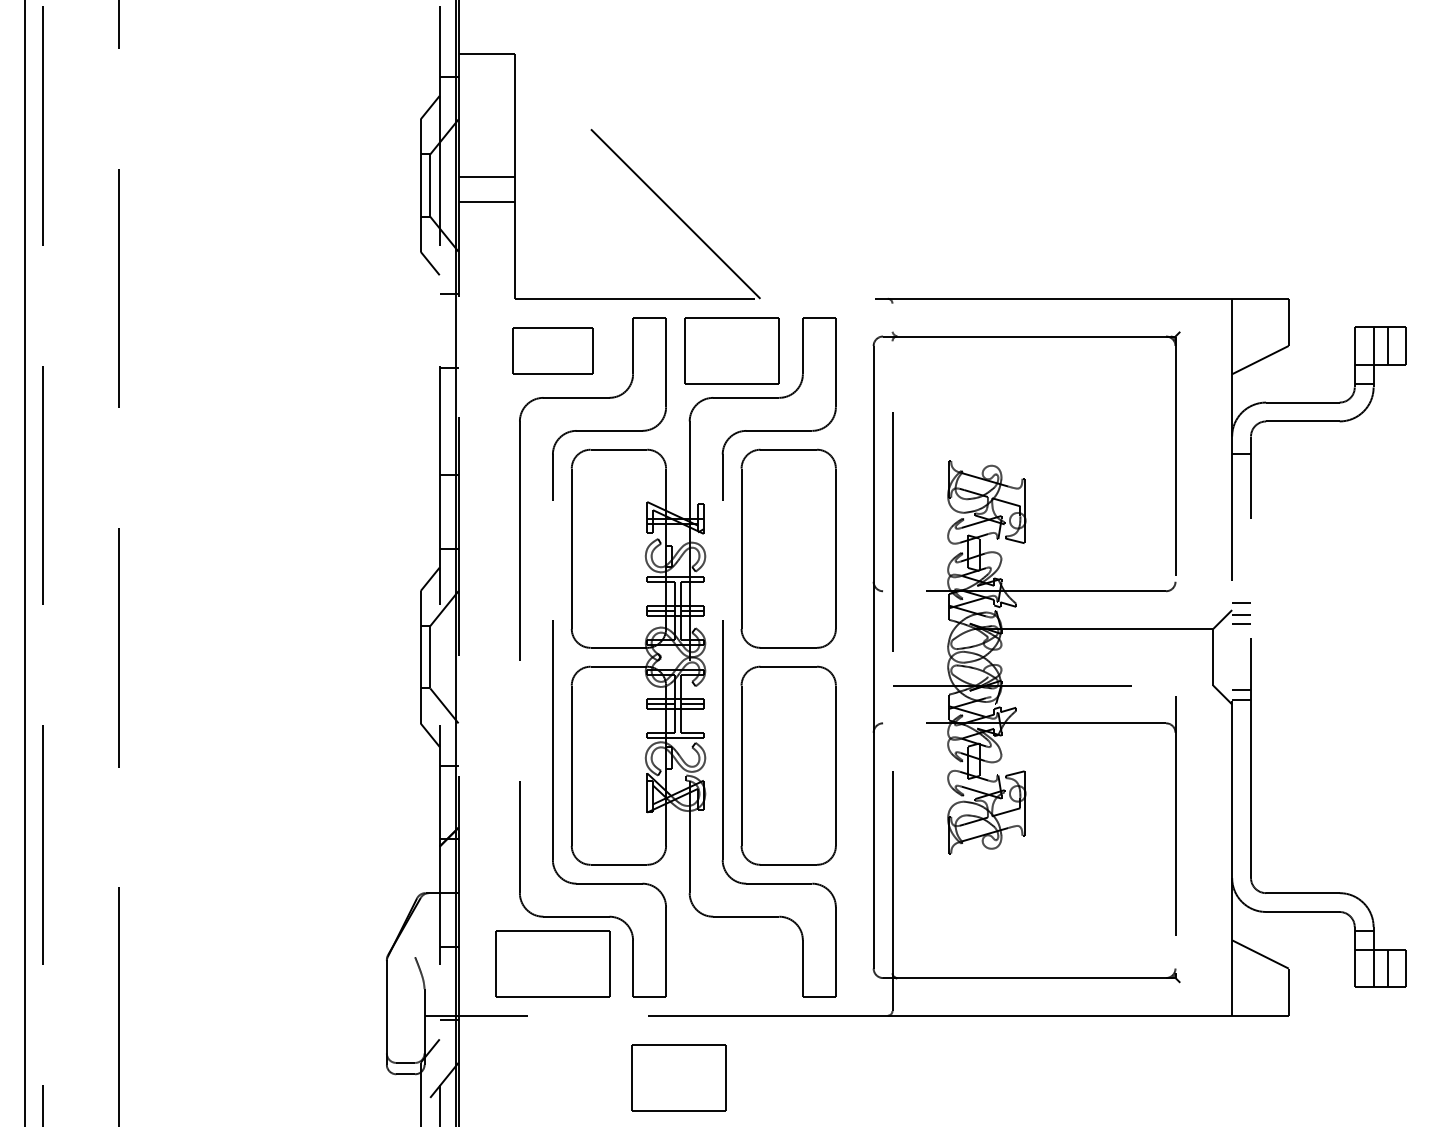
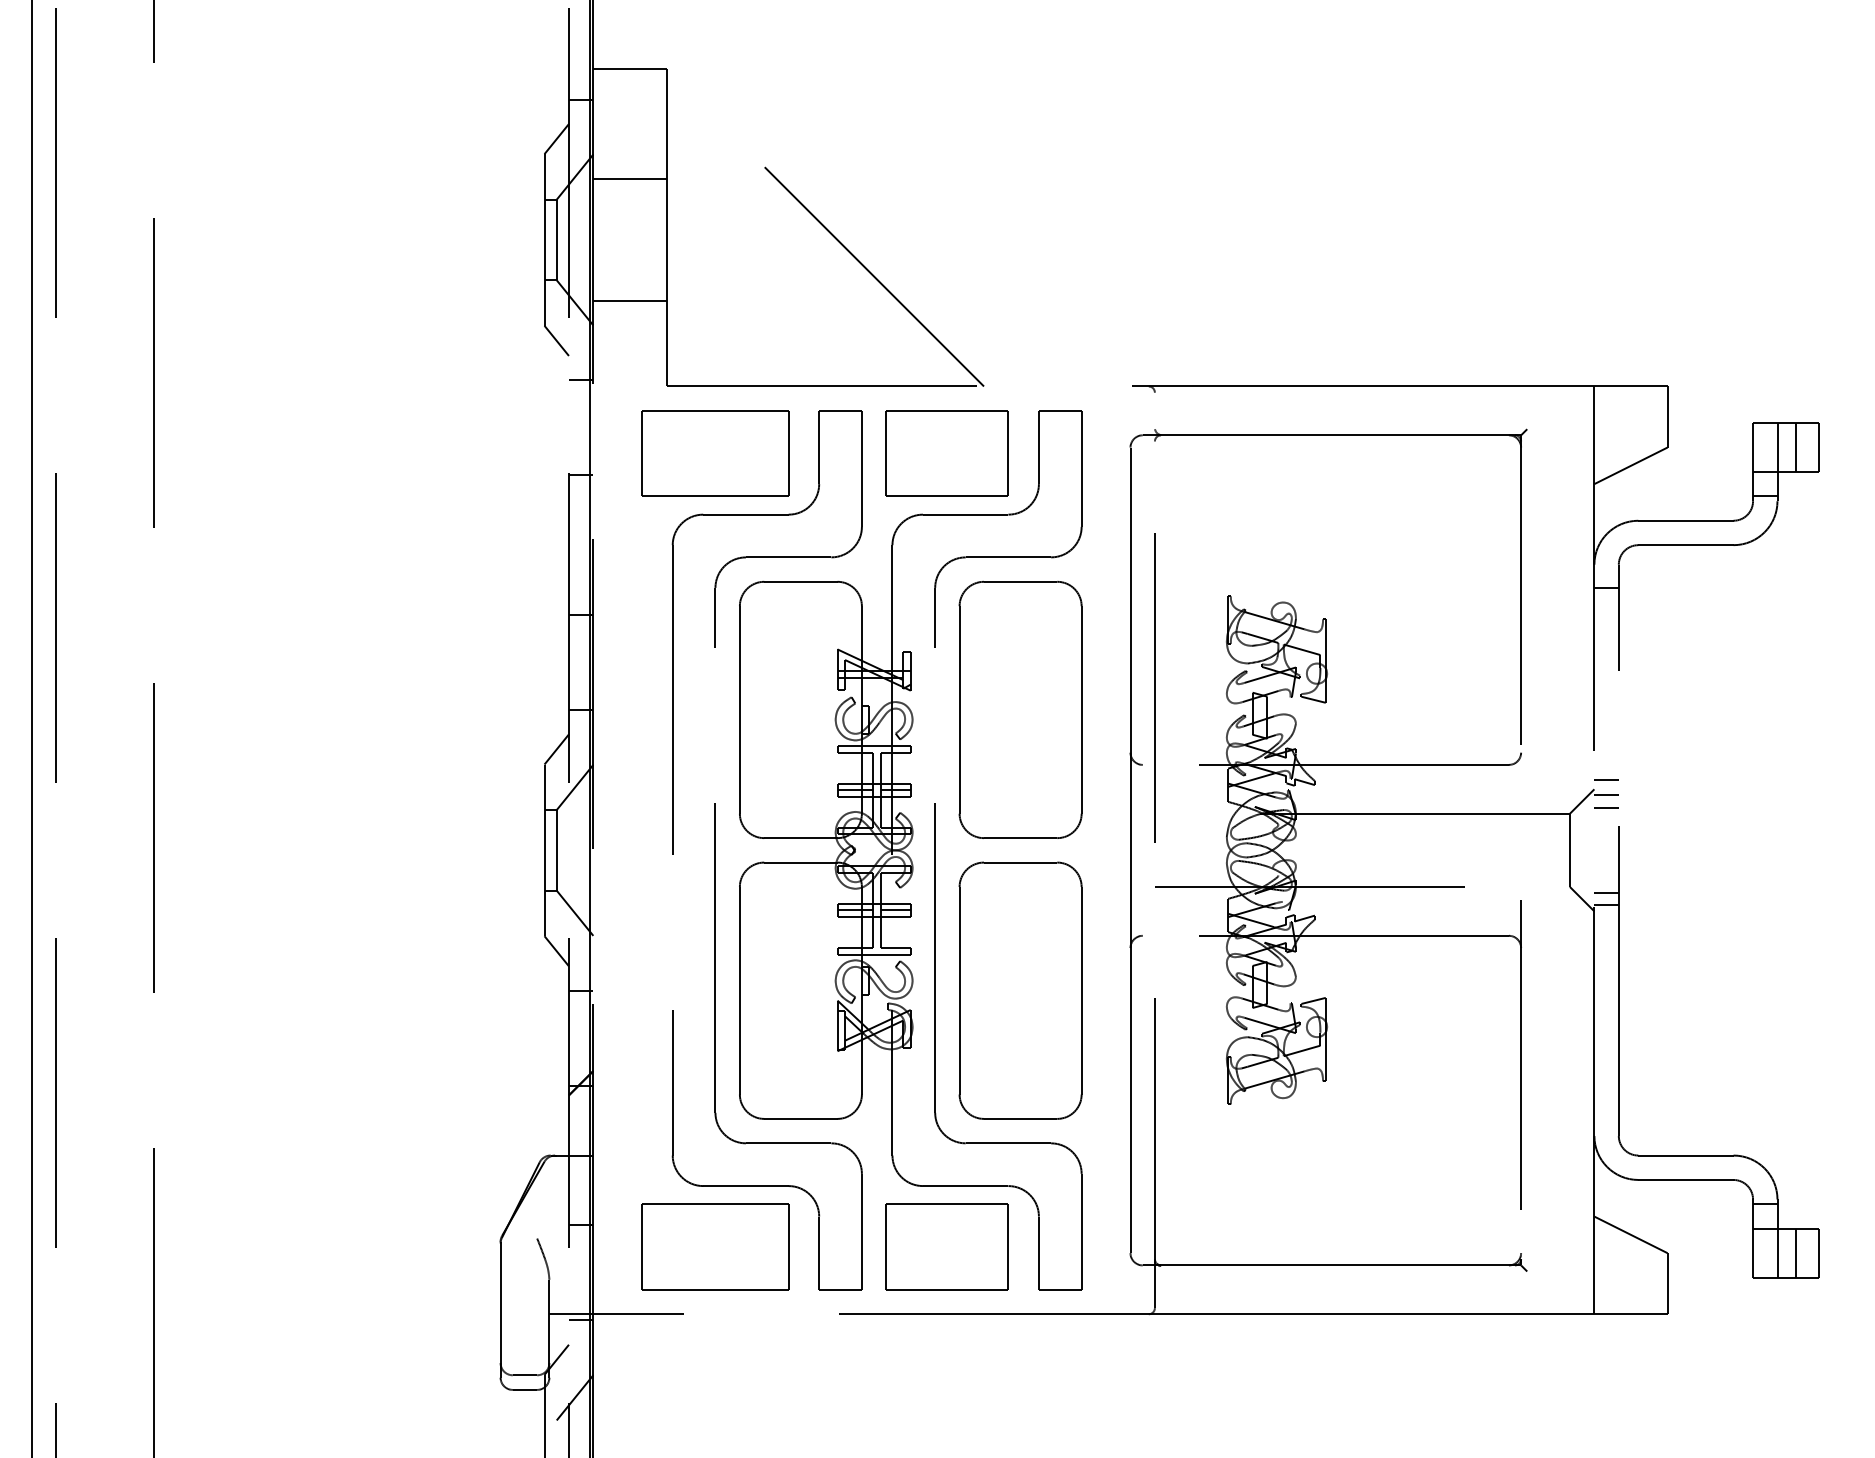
line: (486, 176) -> (629, 300), moved
line: (486, 202) -> (629, 179), moved
part: (552, 350) -> (714, 453), size x1.43
part: (678, 1077) -> (946, 1246), moved

